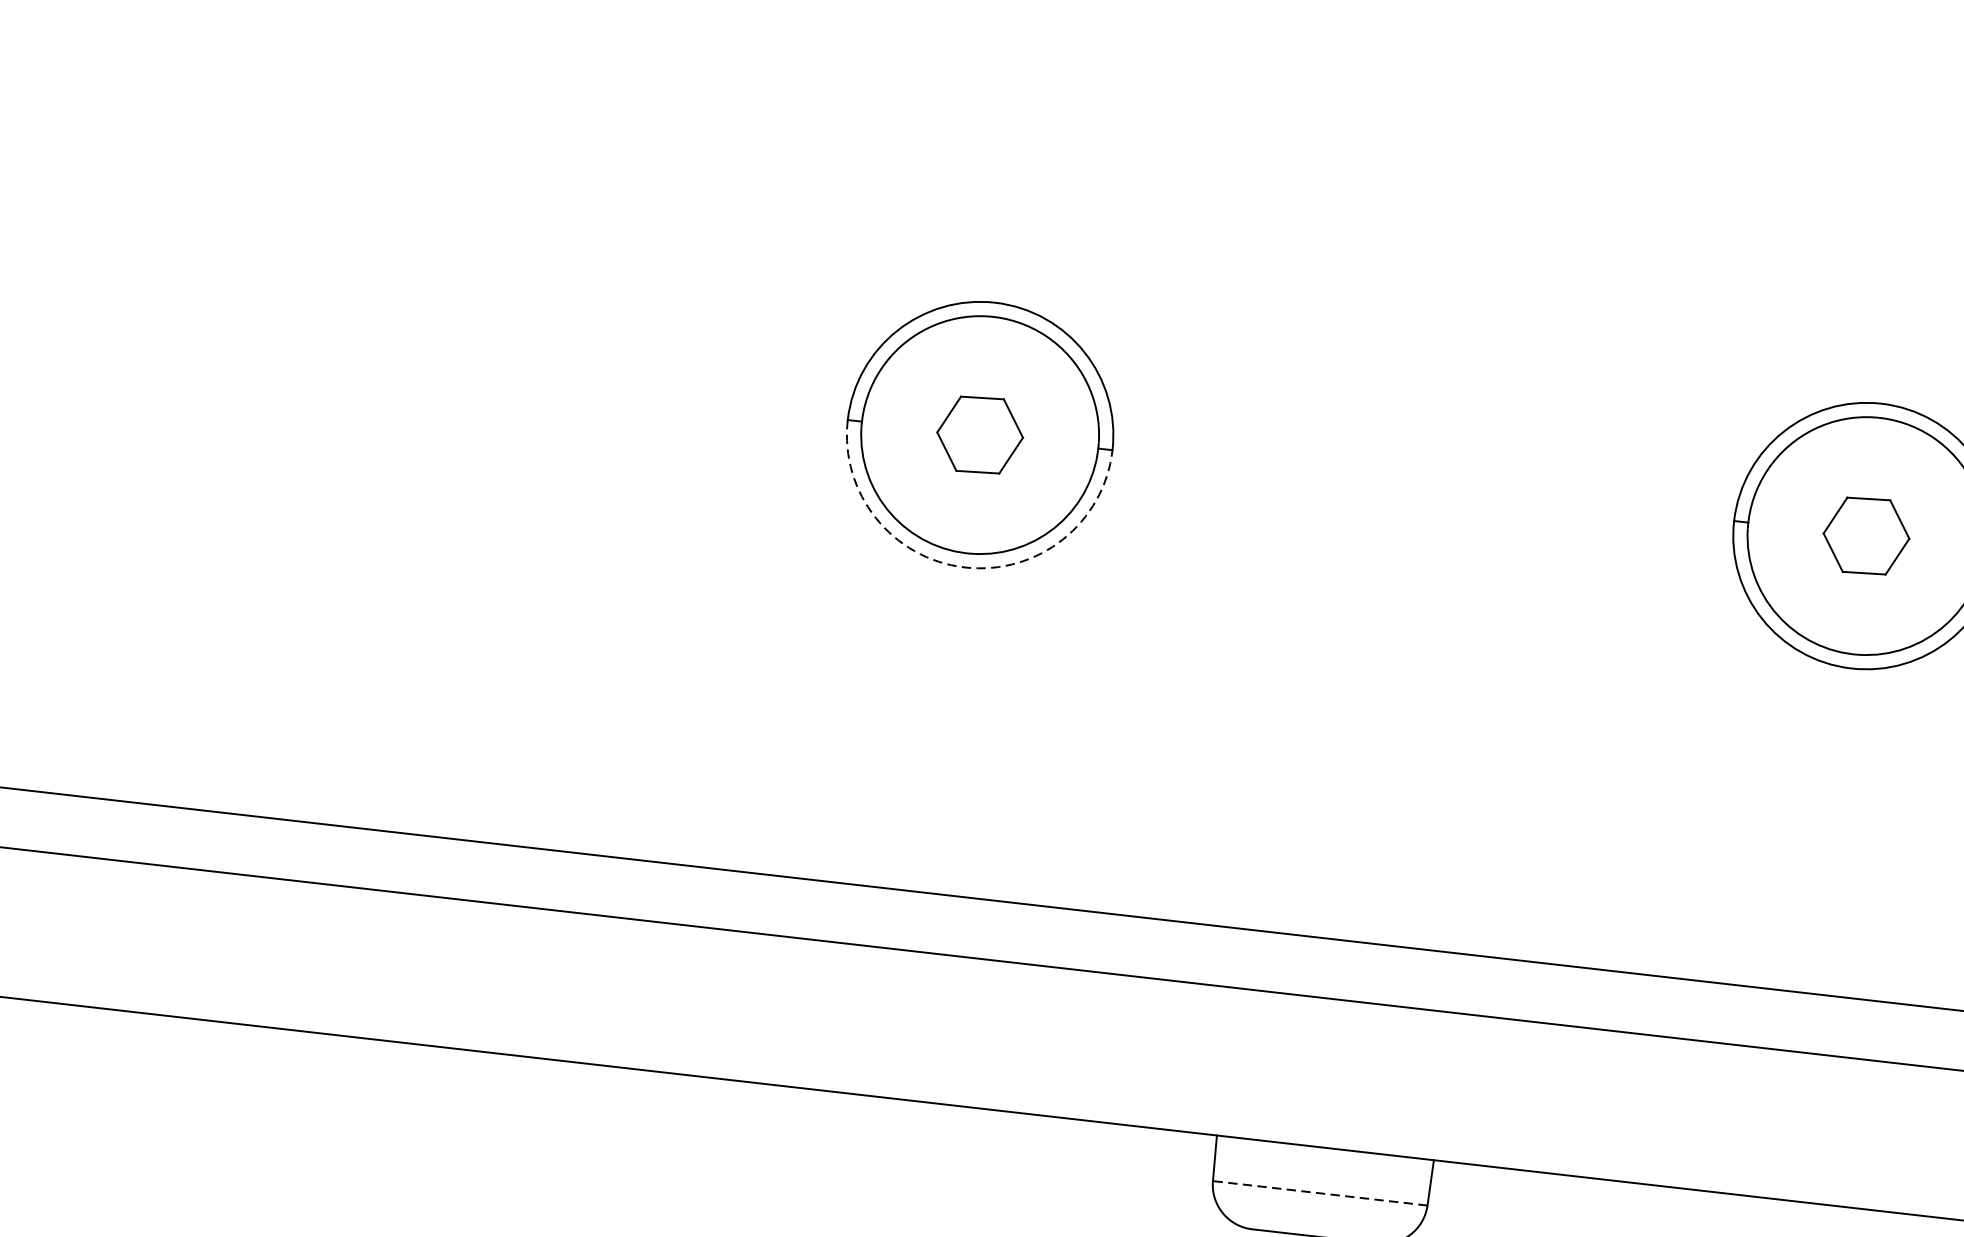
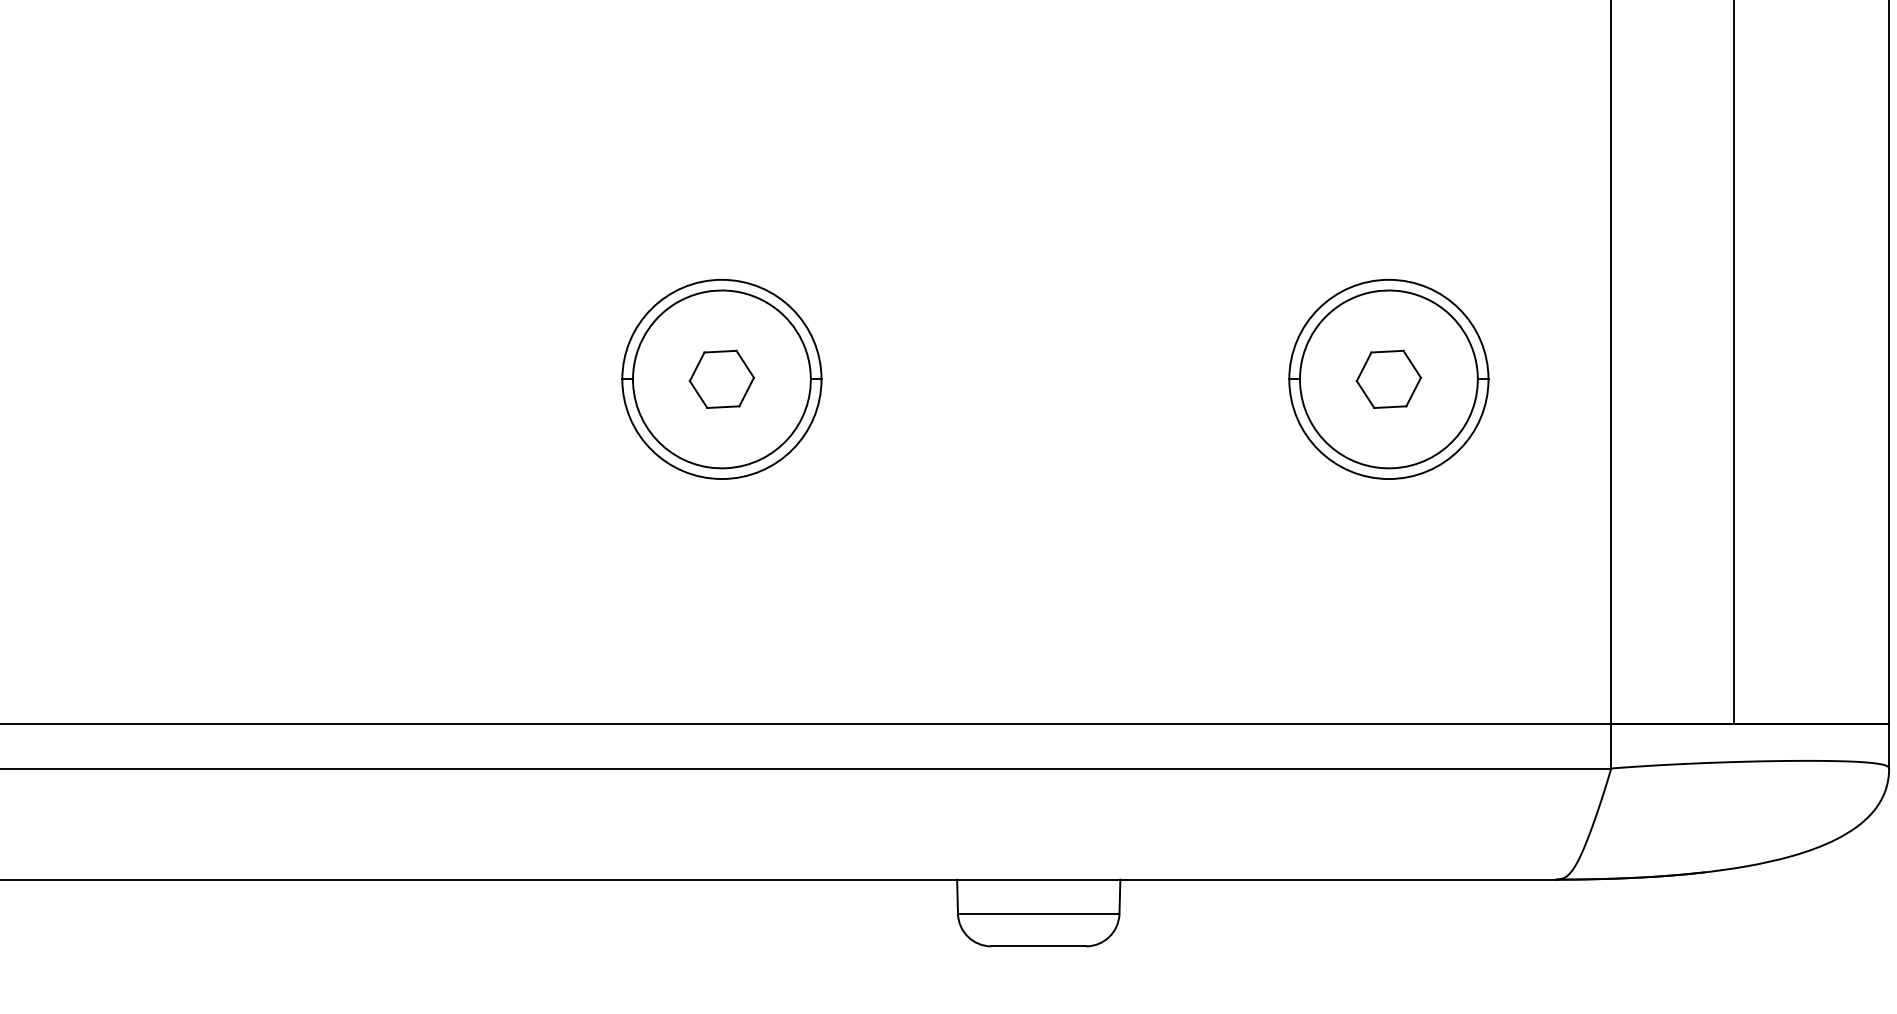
arc: (964, 568) -> (721, 479), dashed -> solid
line: (1319, 1192) -> (1038, 913), dashed -> solid

